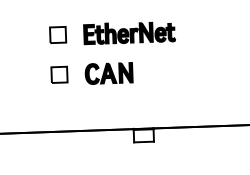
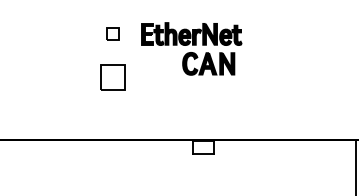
part: (58, 34) -> (113, 33), size x0.7
part: (108, 73) -> (208, 63), moved
part: (59, 74) -> (113, 77), size x1.4

